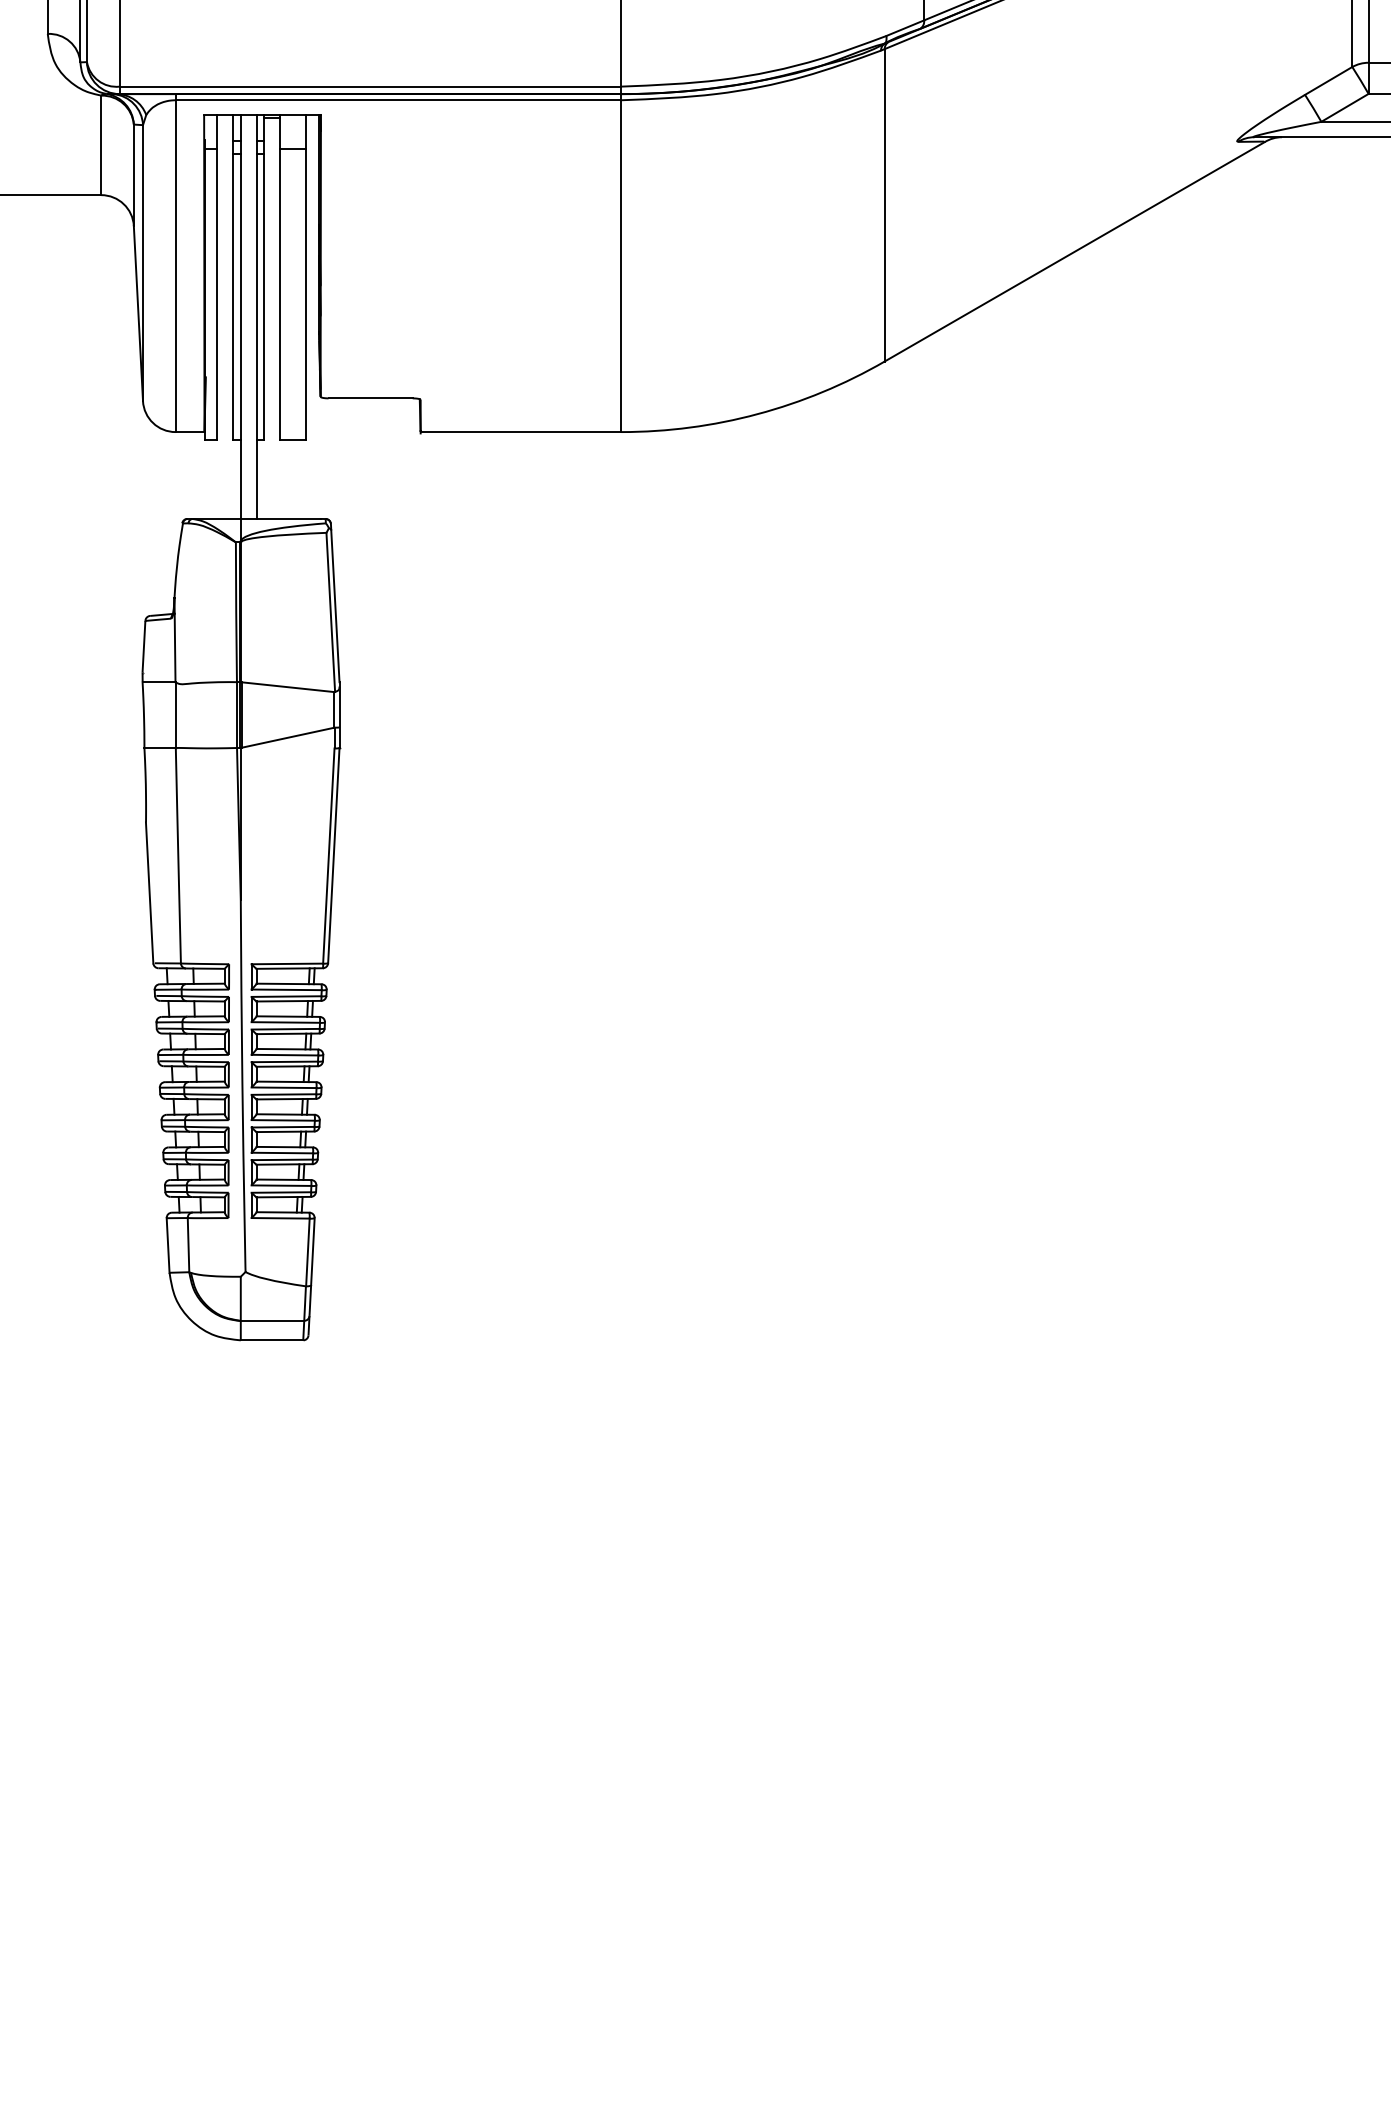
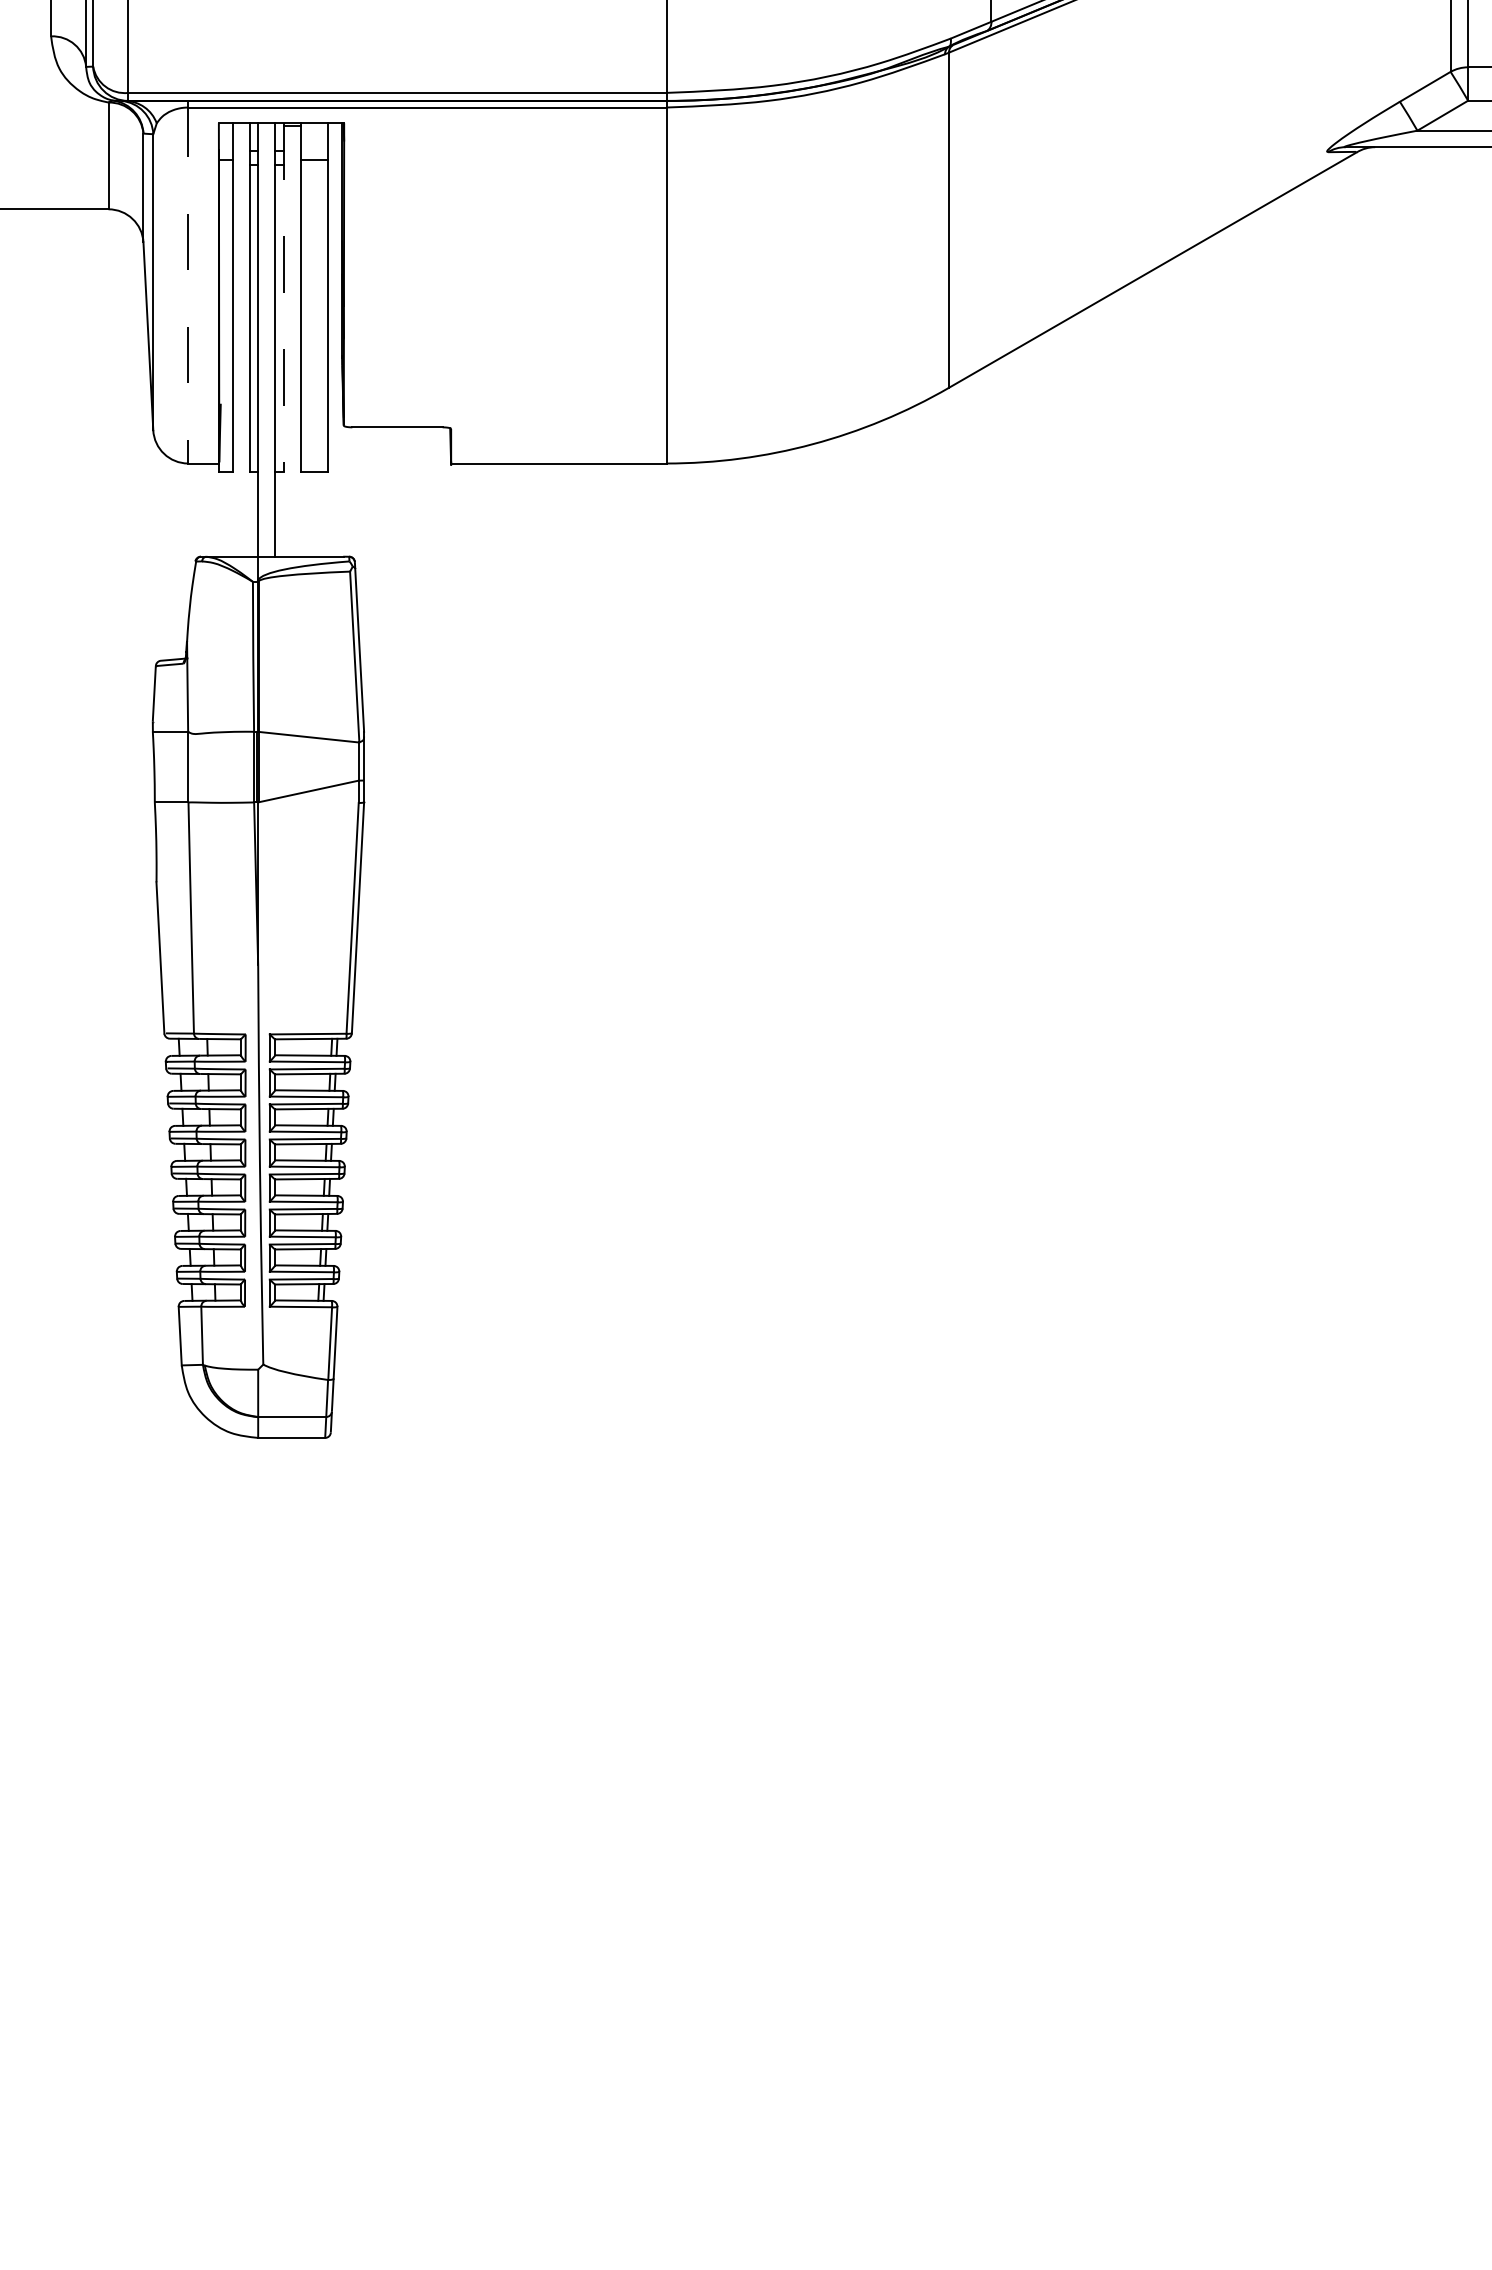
line: (175, 263) -> (188, 282), solid -> dashed
line: (264, 277) -> (283, 297), solid -> dashed

